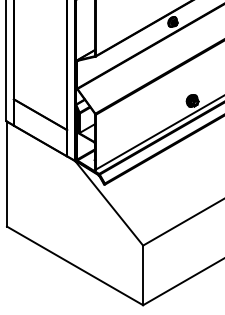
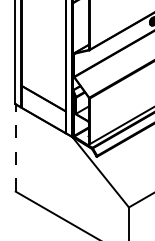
line: (7, 173) -> (16, 147), solid -> dashed

